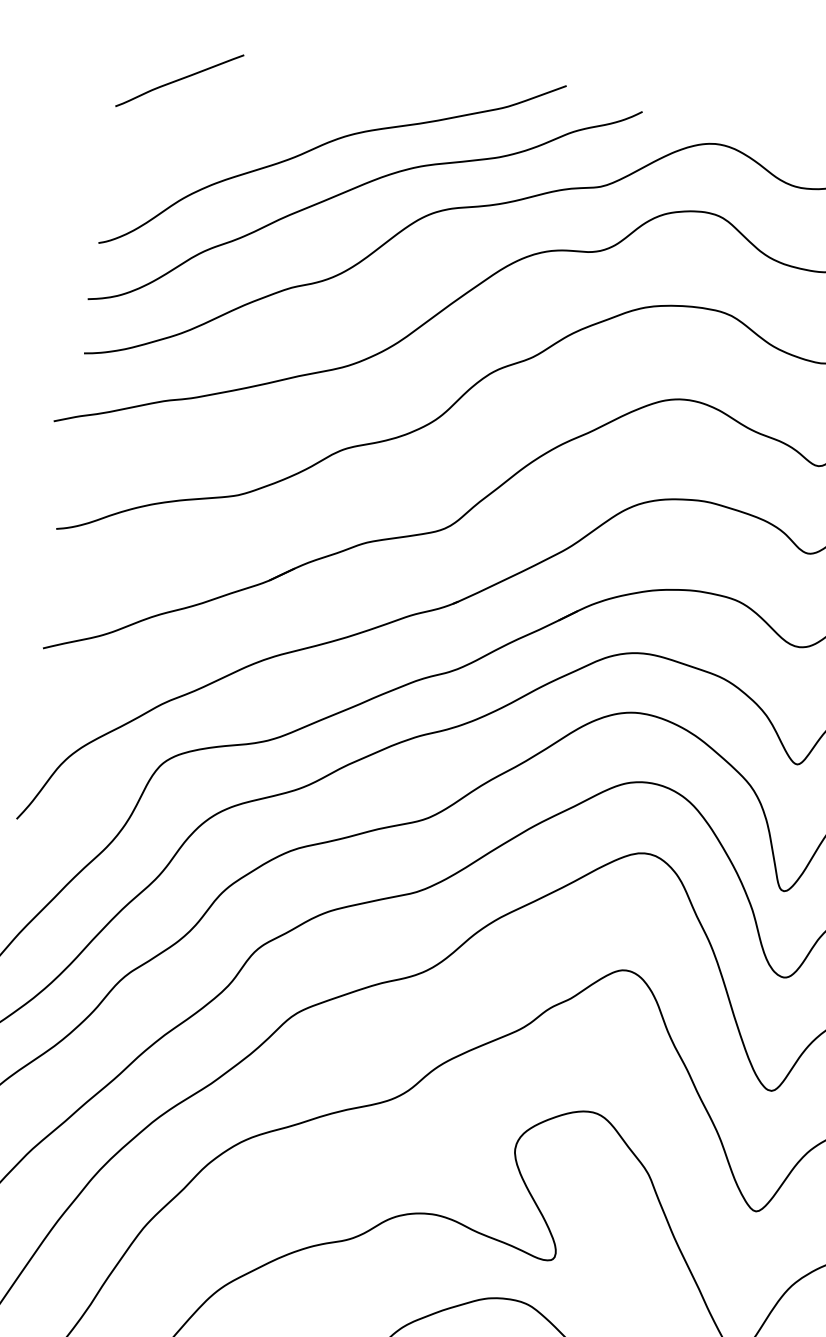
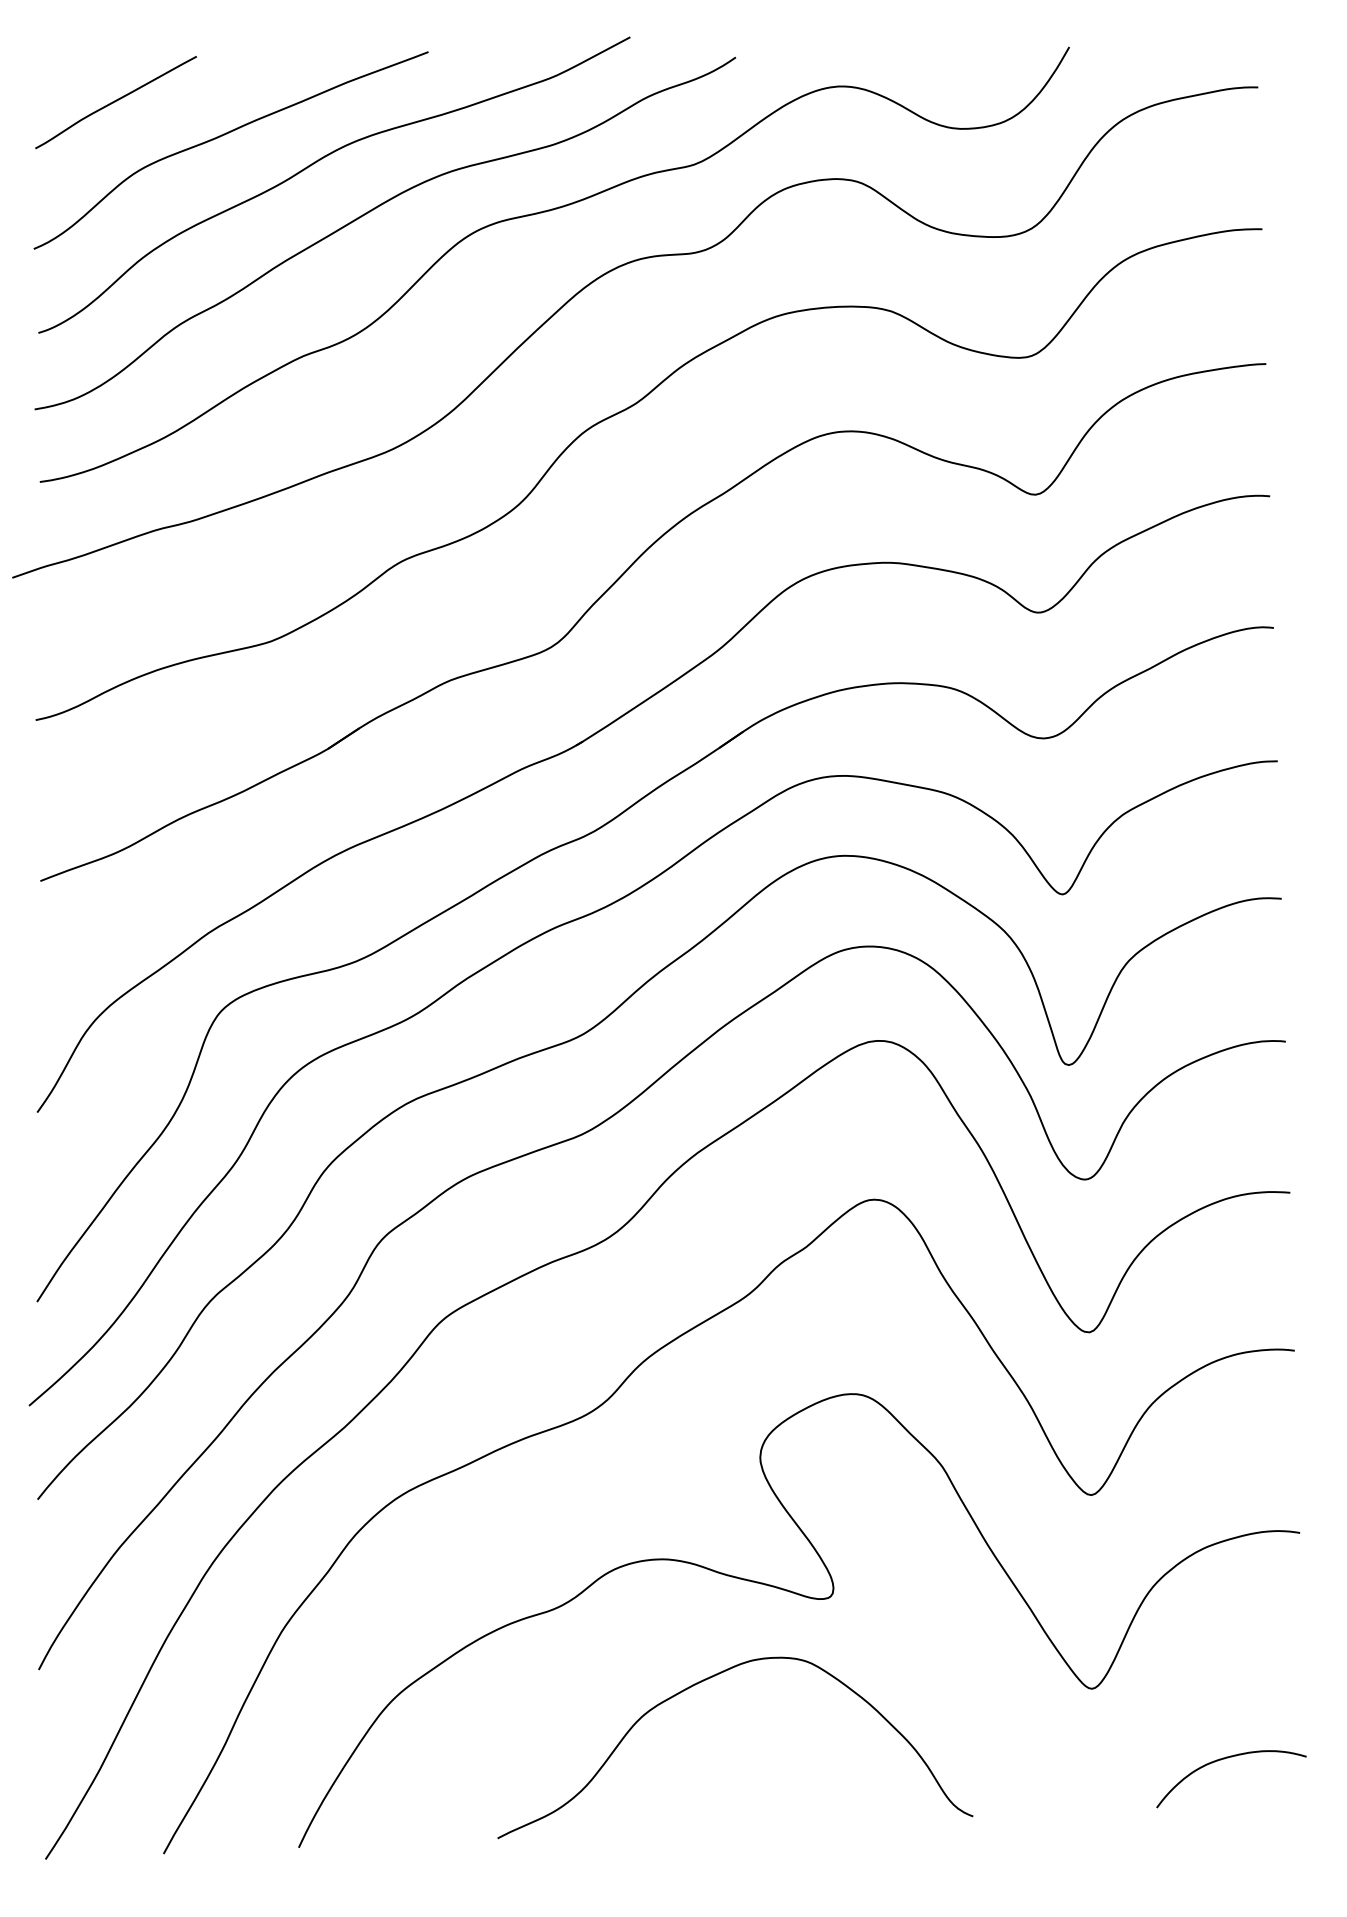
curve: (254, 116) -> (222, 136), added

